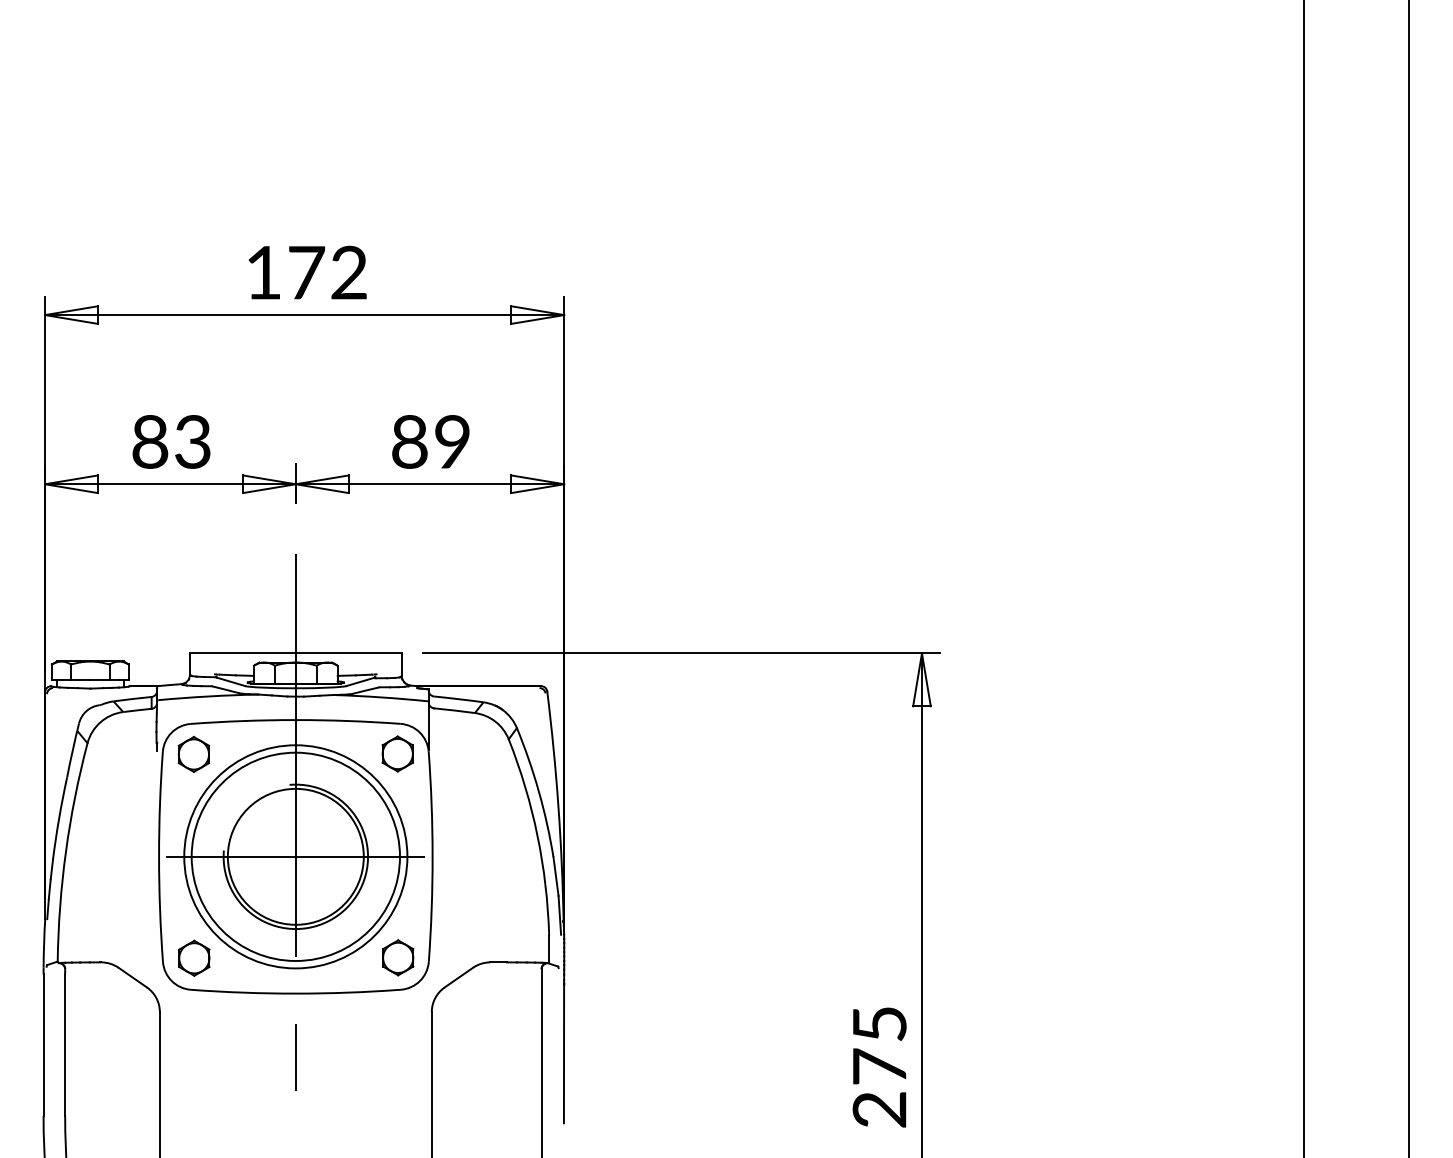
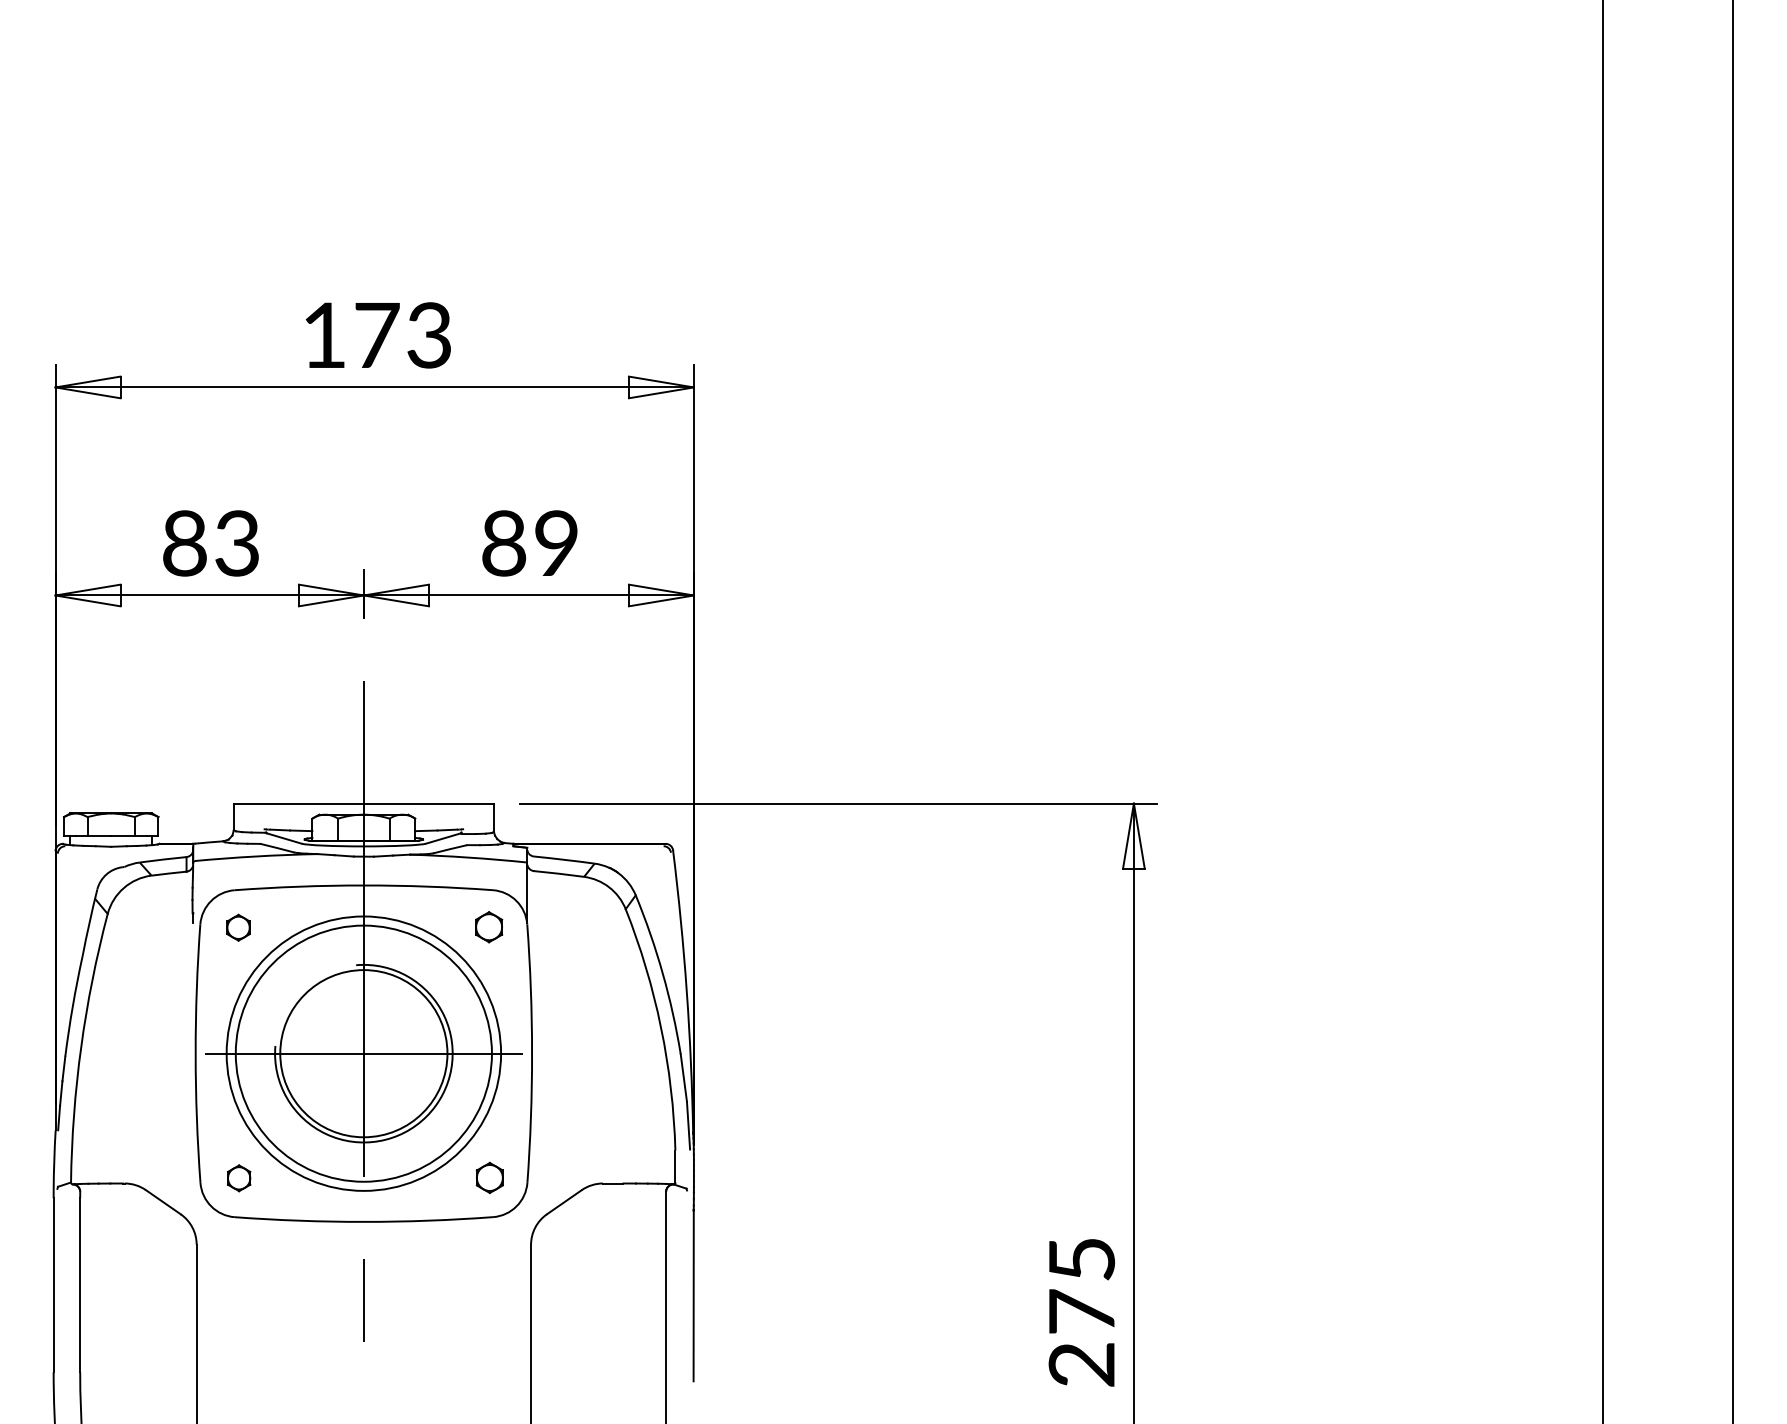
text: (348, 273) -> (428, 336), 172 -> 173
part: (397, 753) -> (488, 926), size x0.7
part: (193, 754) -> (238, 927), size x0.6
part: (194, 957) -> (239, 1177), size x0.6
part: (398, 957) -> (490, 1177), size x0.7

